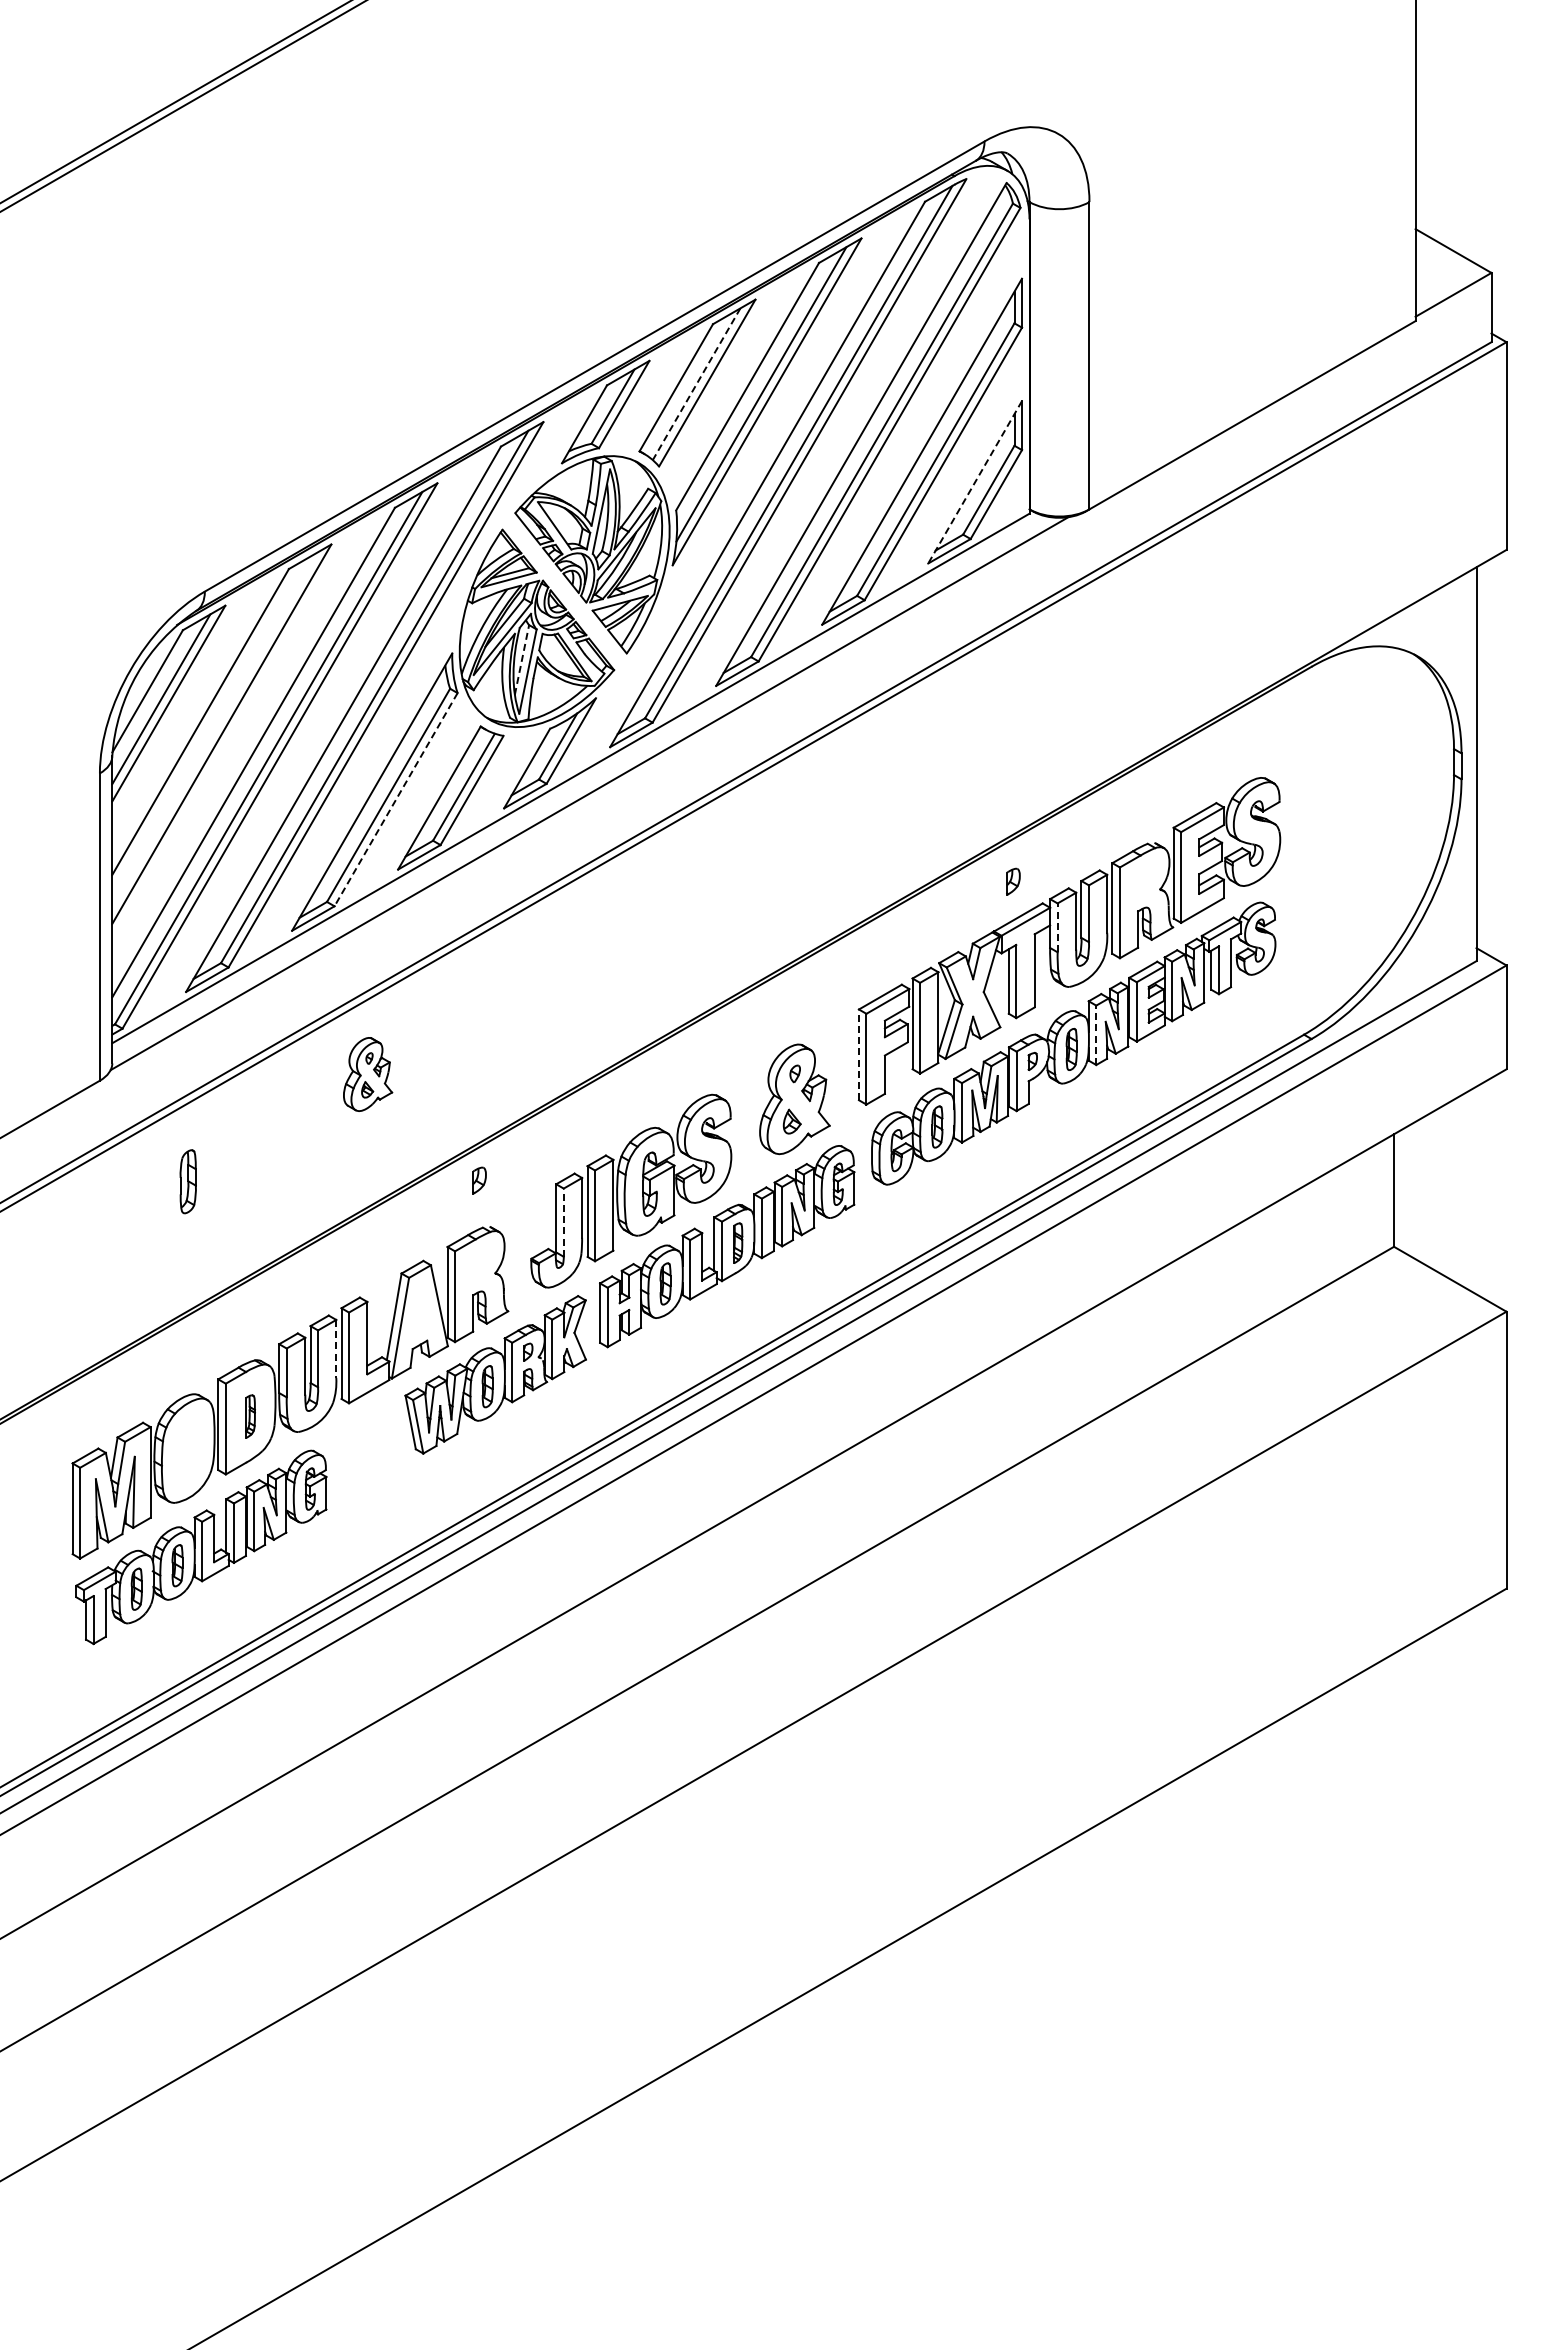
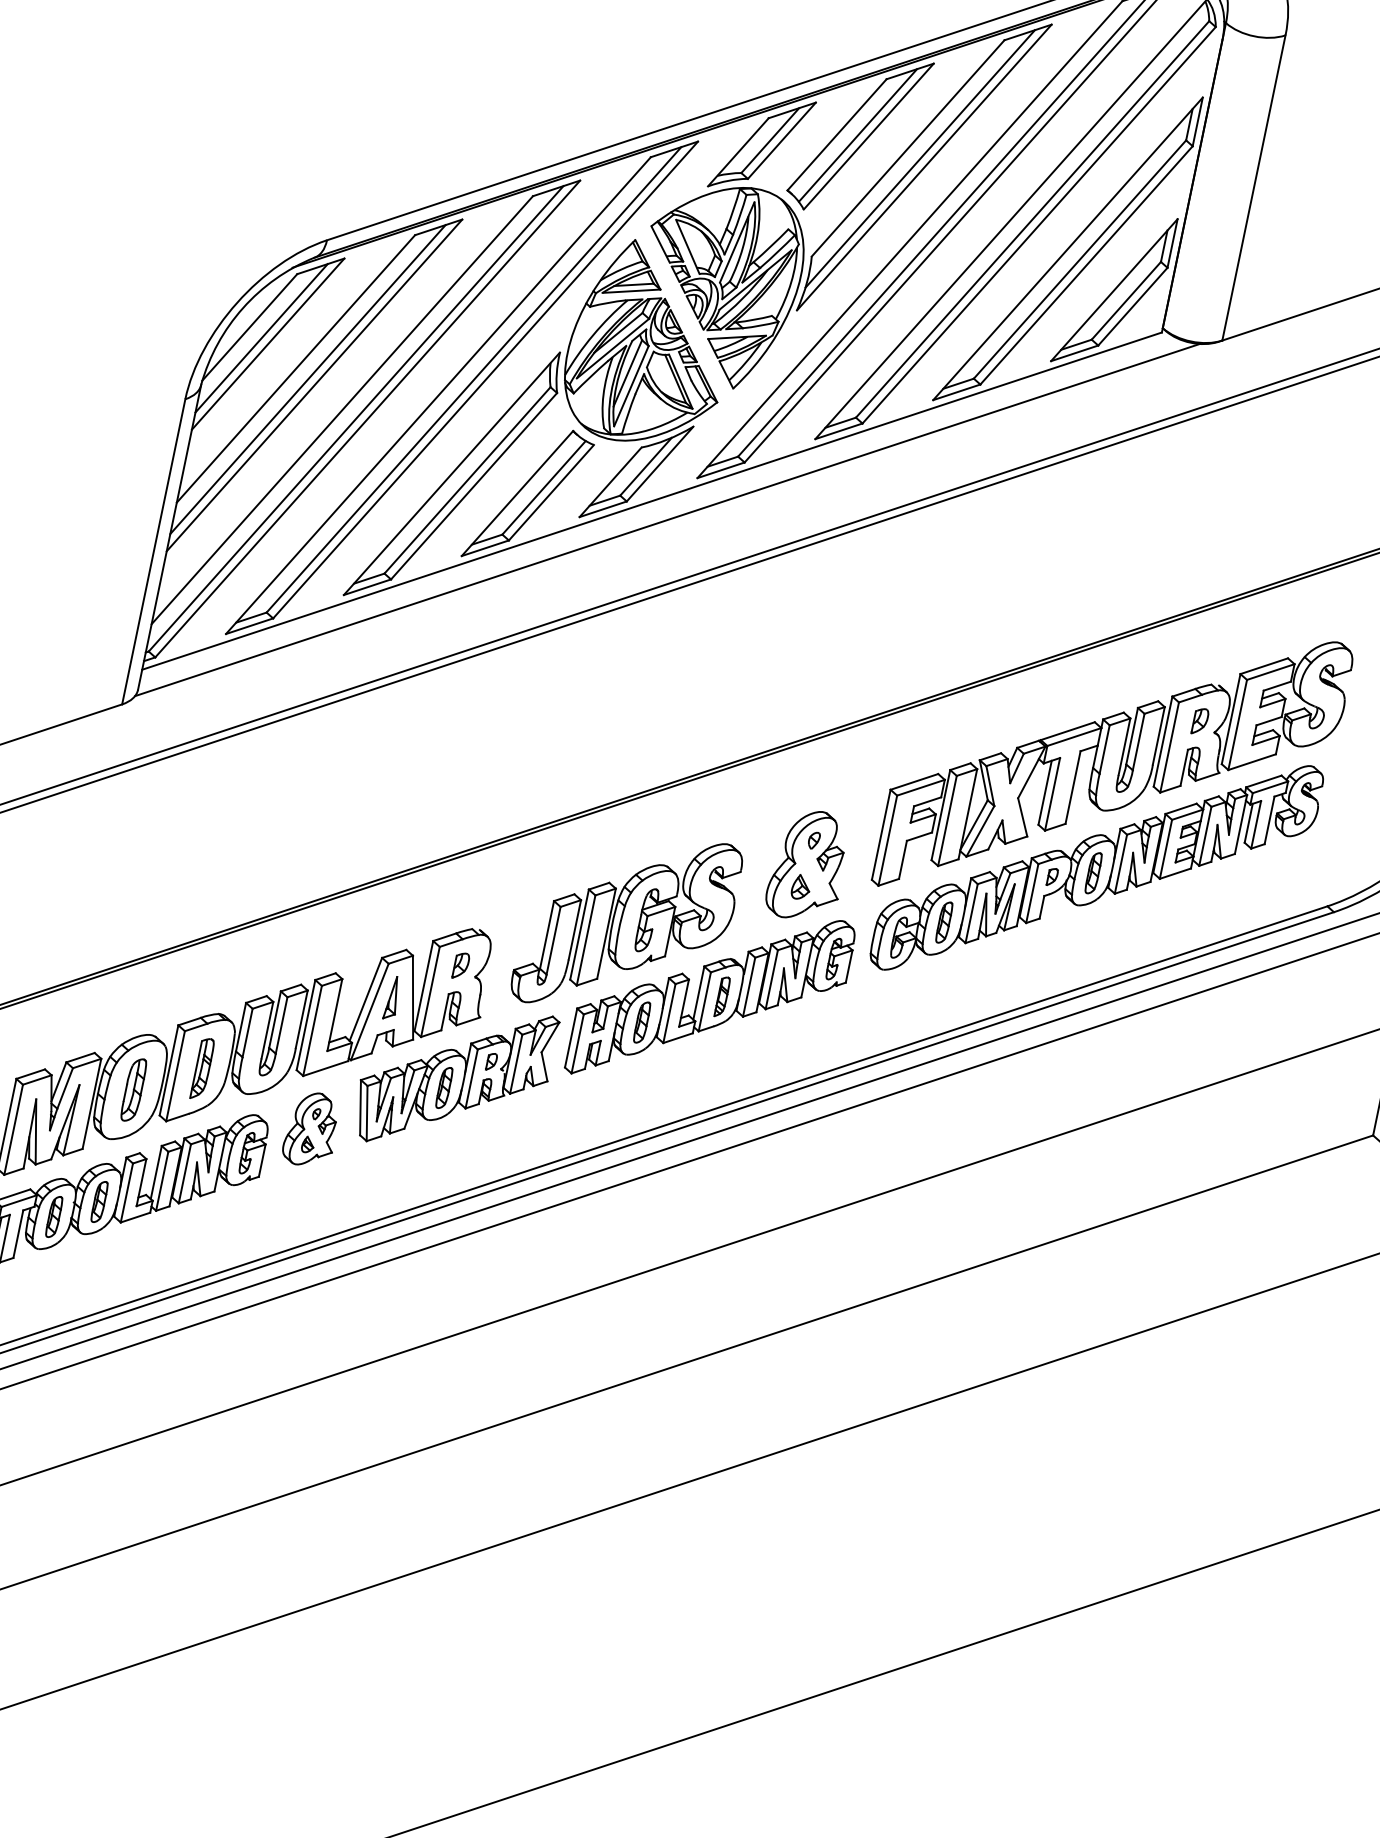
line: (696, 384) -> (857, 135), dashed -> solid
line: (975, 482) -> (1114, 290), dashed -> solid
line: (522, 659) -> (628, 373), dashed -> solid
line: (214, 729) -> (308, 379), added
line: (395, 800) -> (473, 486), dashed -> solid
part: (1013, 881) -> (1200, 721), moved
line: (1057, 927) -> (1104, 749), dashed -> solid
line: (1096, 1035) -> (1121, 864), dashed -> solid
line: (858, 1054) -> (880, 834), dashed -> solid
part: (368, 1074) -> (312, 1129), moved
part: (479, 1180) -> (461, 965), moved
part: (187, 1181) -> (133, 1089), moved
line: (563, 1222) -> (553, 940), dashed -> solid
part: (419, 1310) -> (392, 998), added
line: (336, 1348) -> (302, 1018), dashed -> solid
part: (250, 1416) -> (202, 1068), size x1.43

